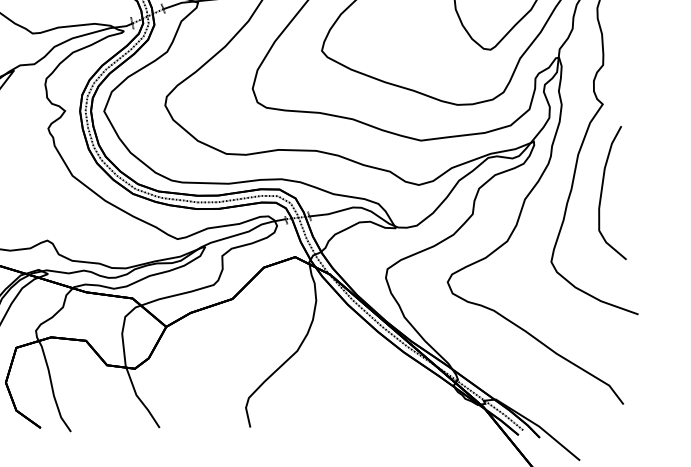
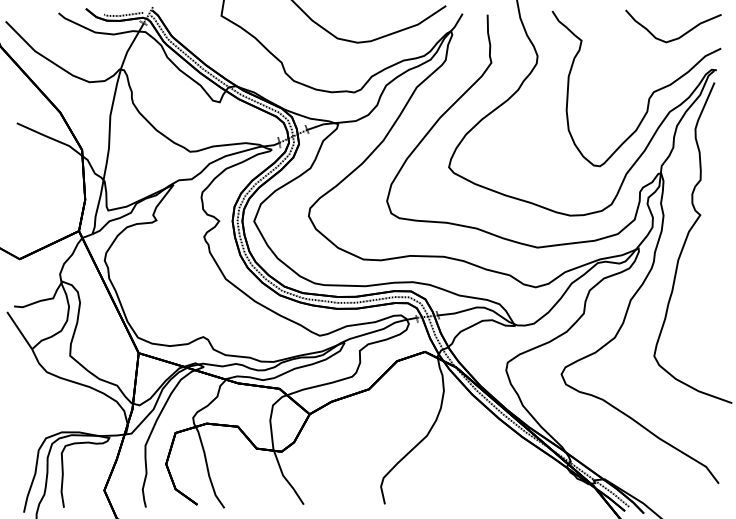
curve: (603, 190) -> (700, 292), removed

